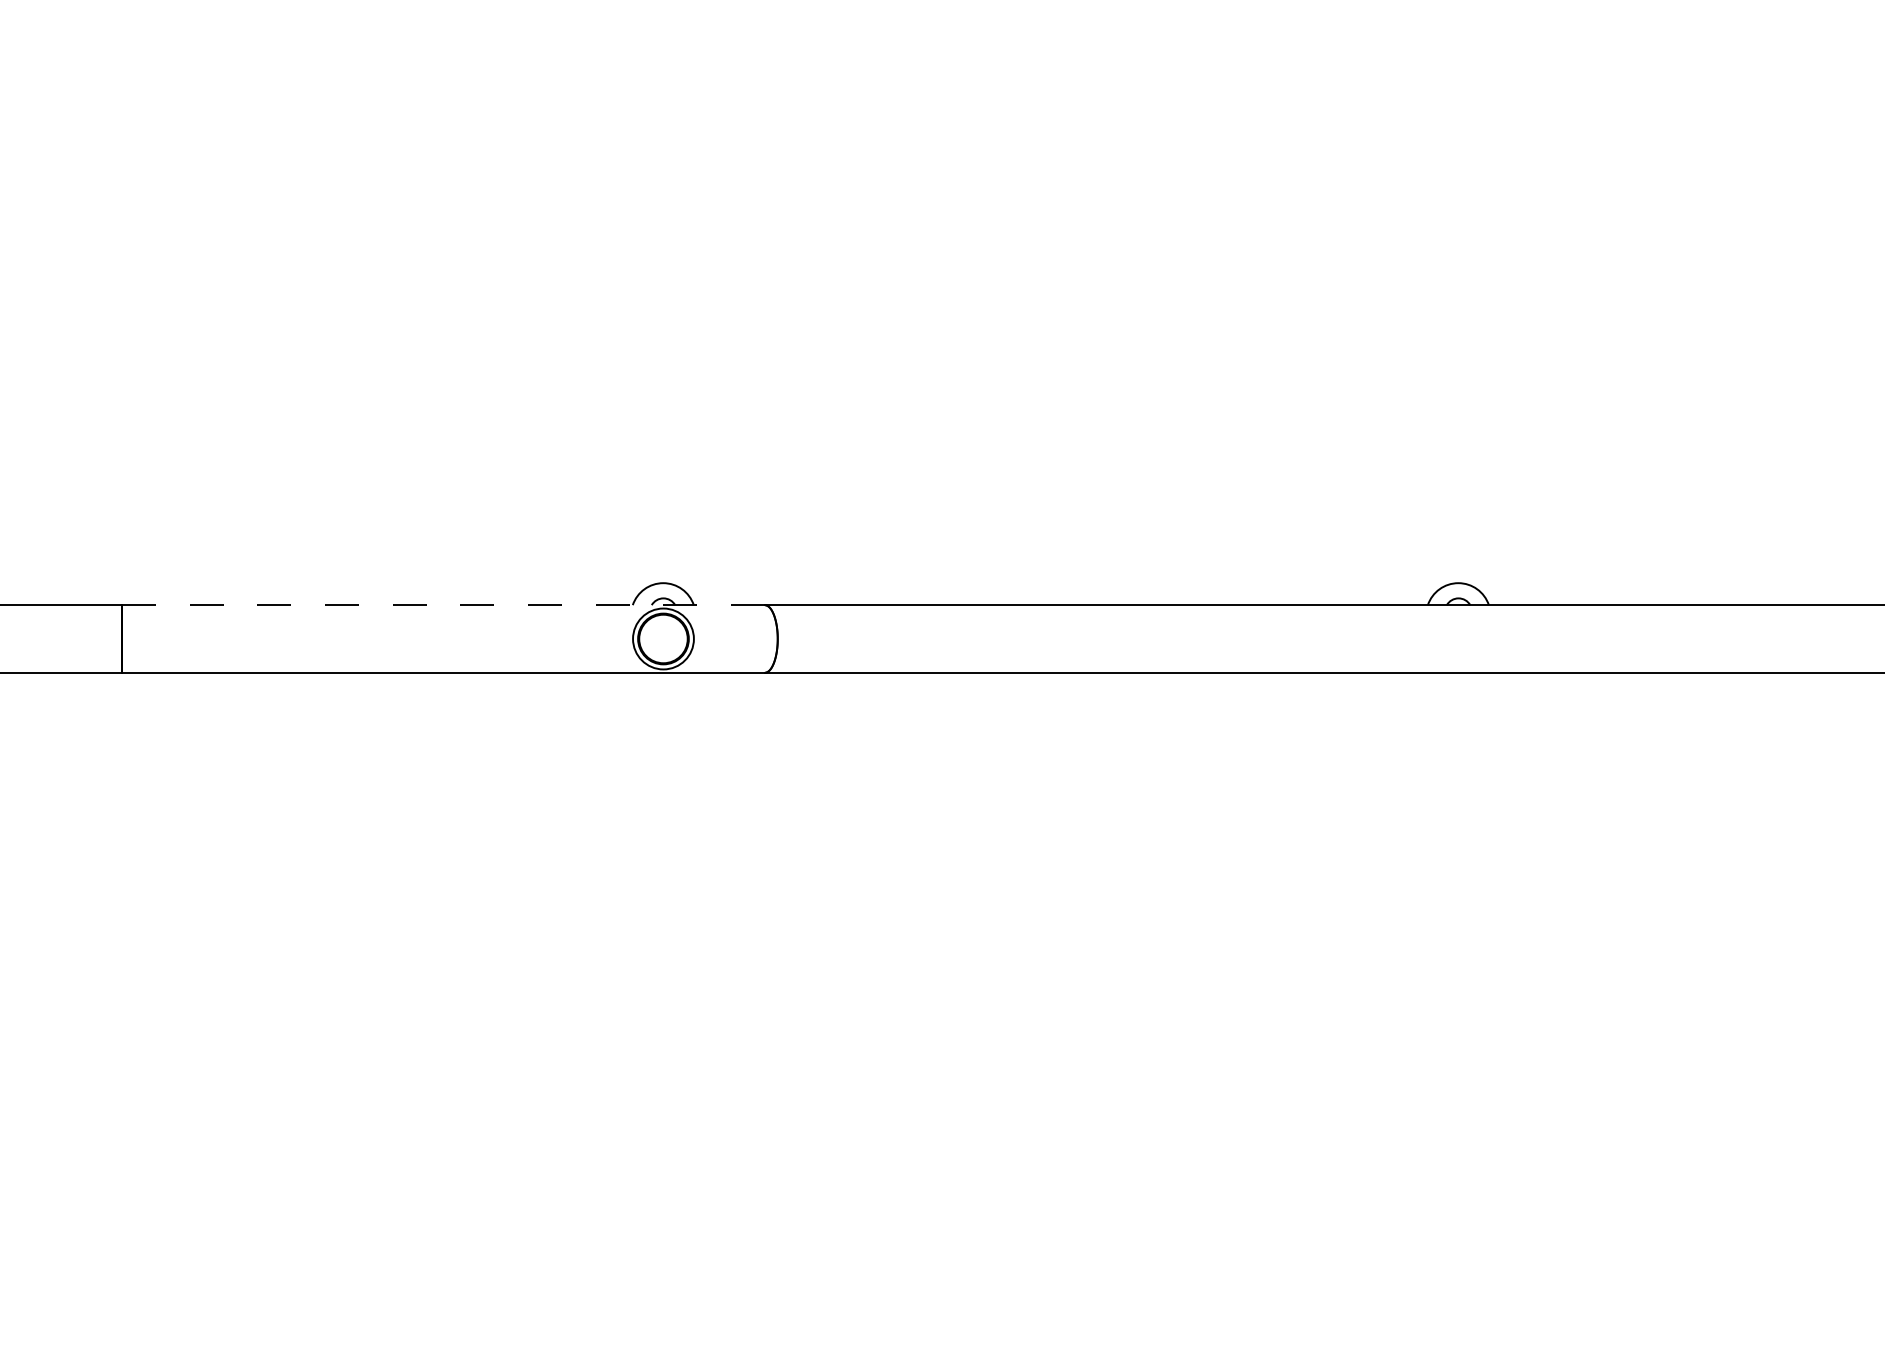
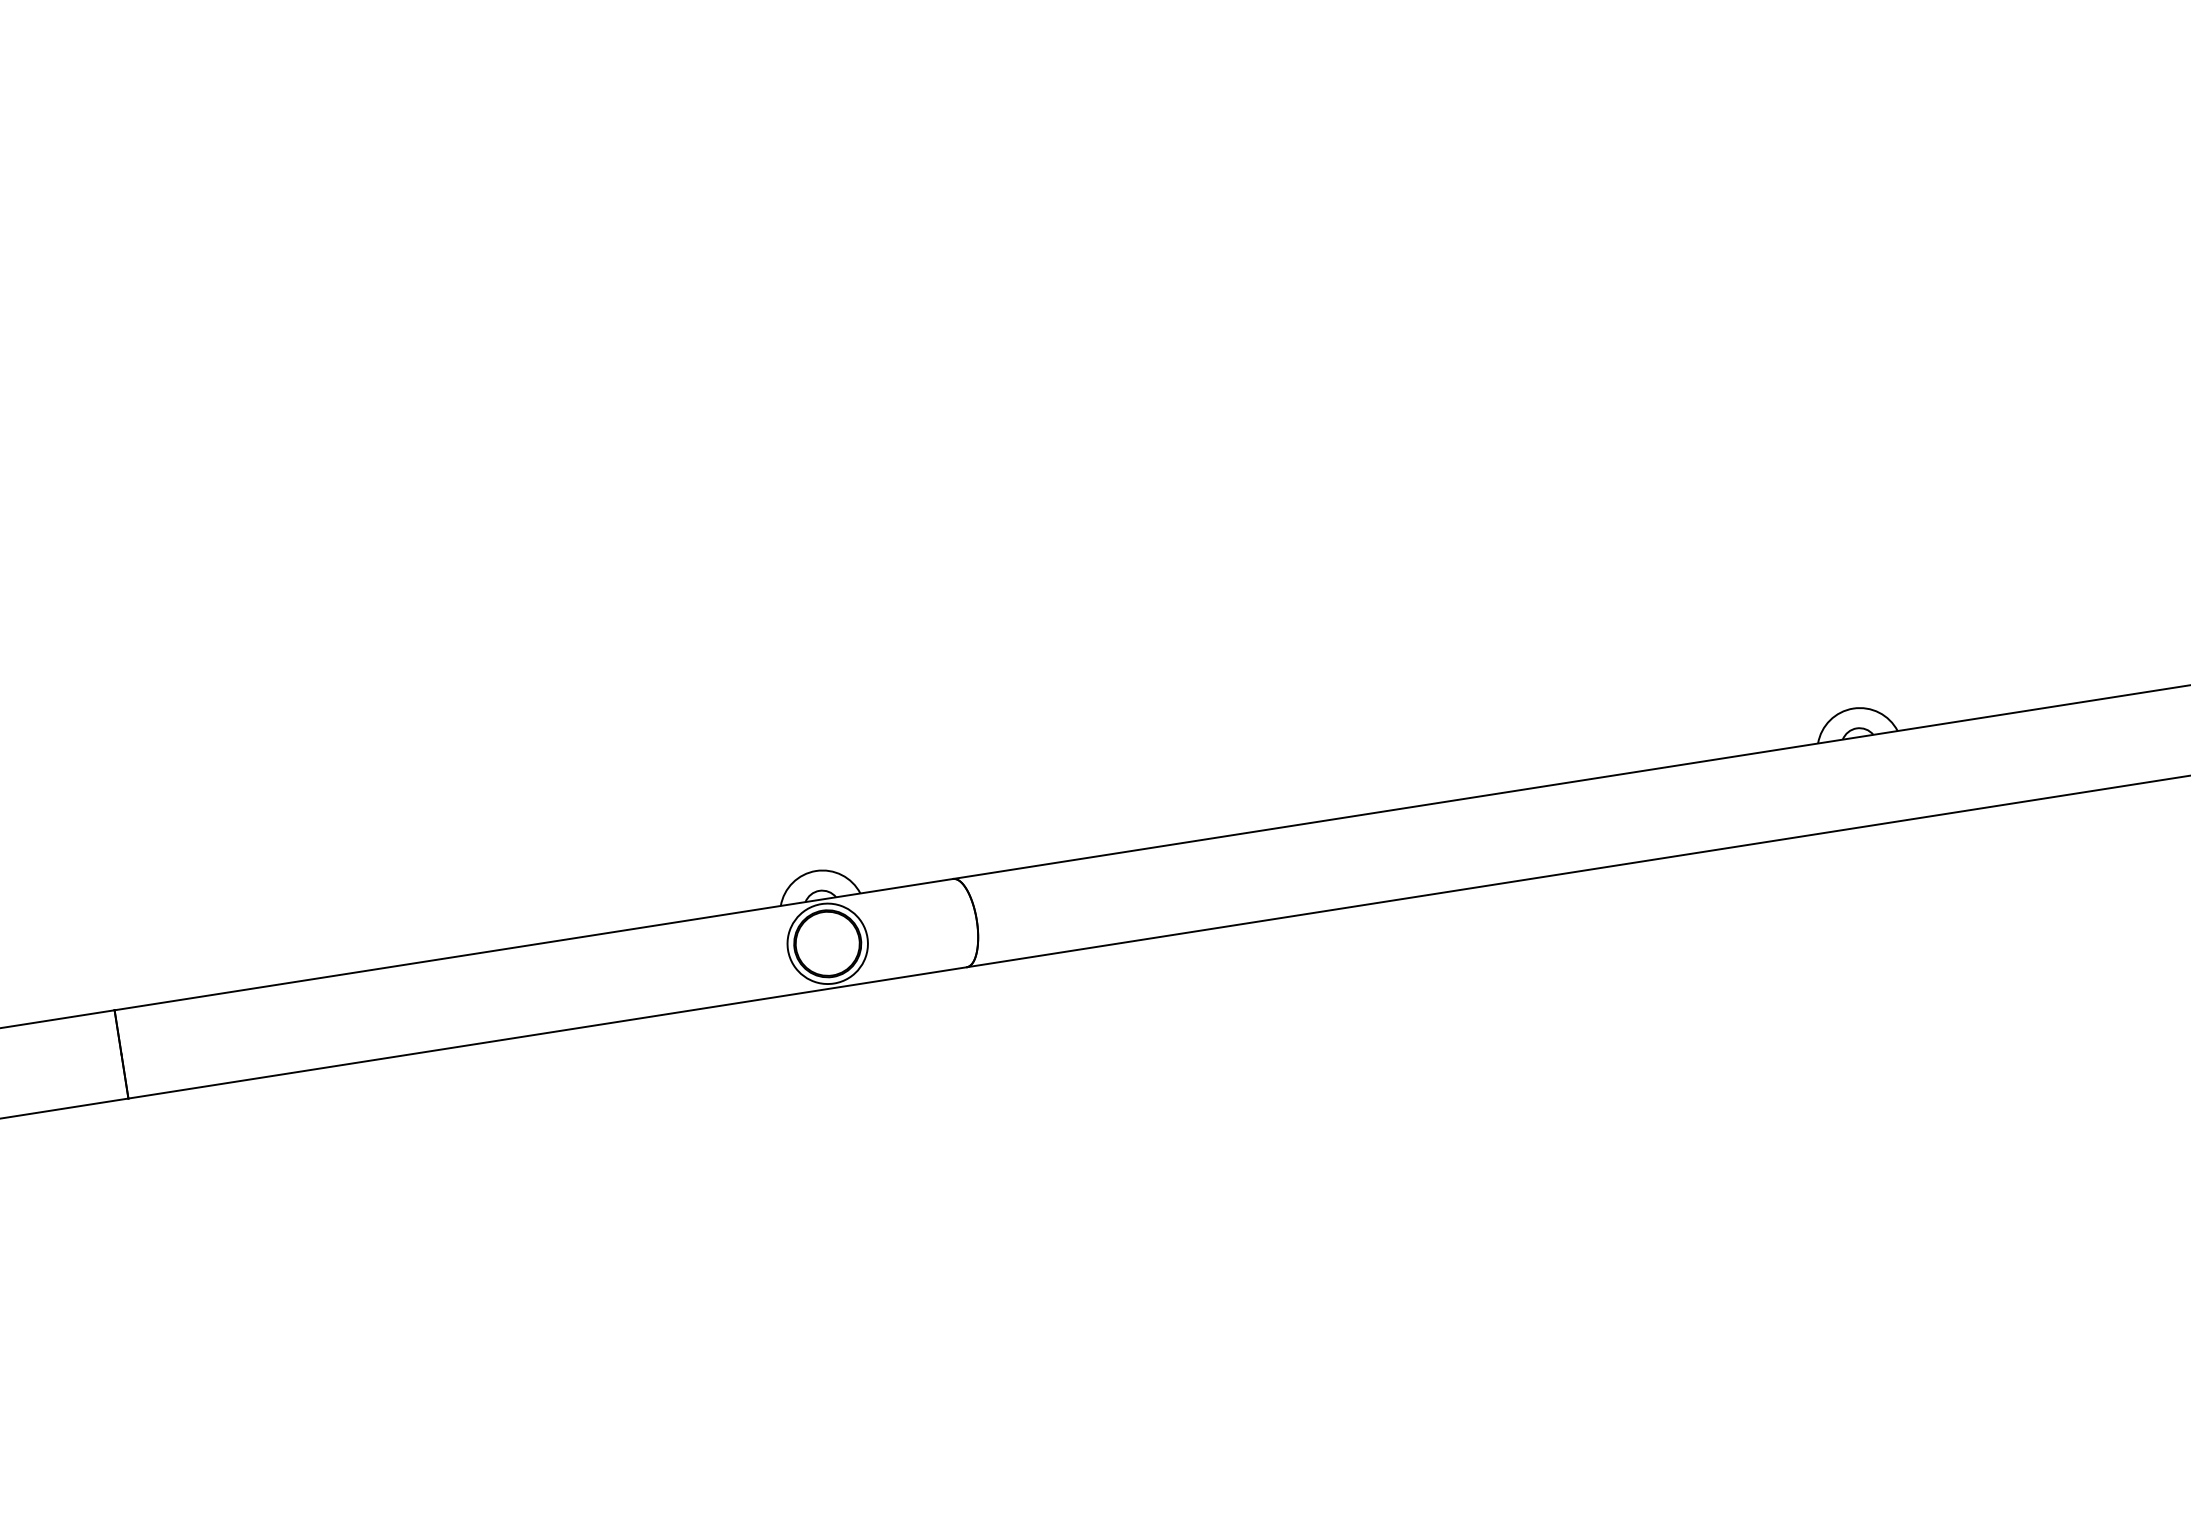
line: (443, 605) -> (533, 945), dashed -> solid

